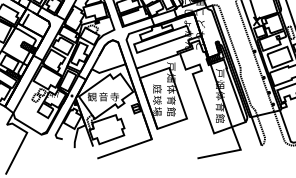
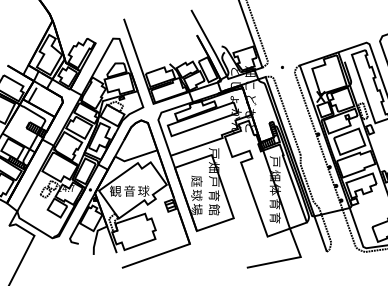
text: (171, 89) -> (214, 181), 体 -> 戸
text: (114, 96) -> (143, 190), 寺 -> 球
text: (219, 118) -> (274, 217), 館 -> 育

